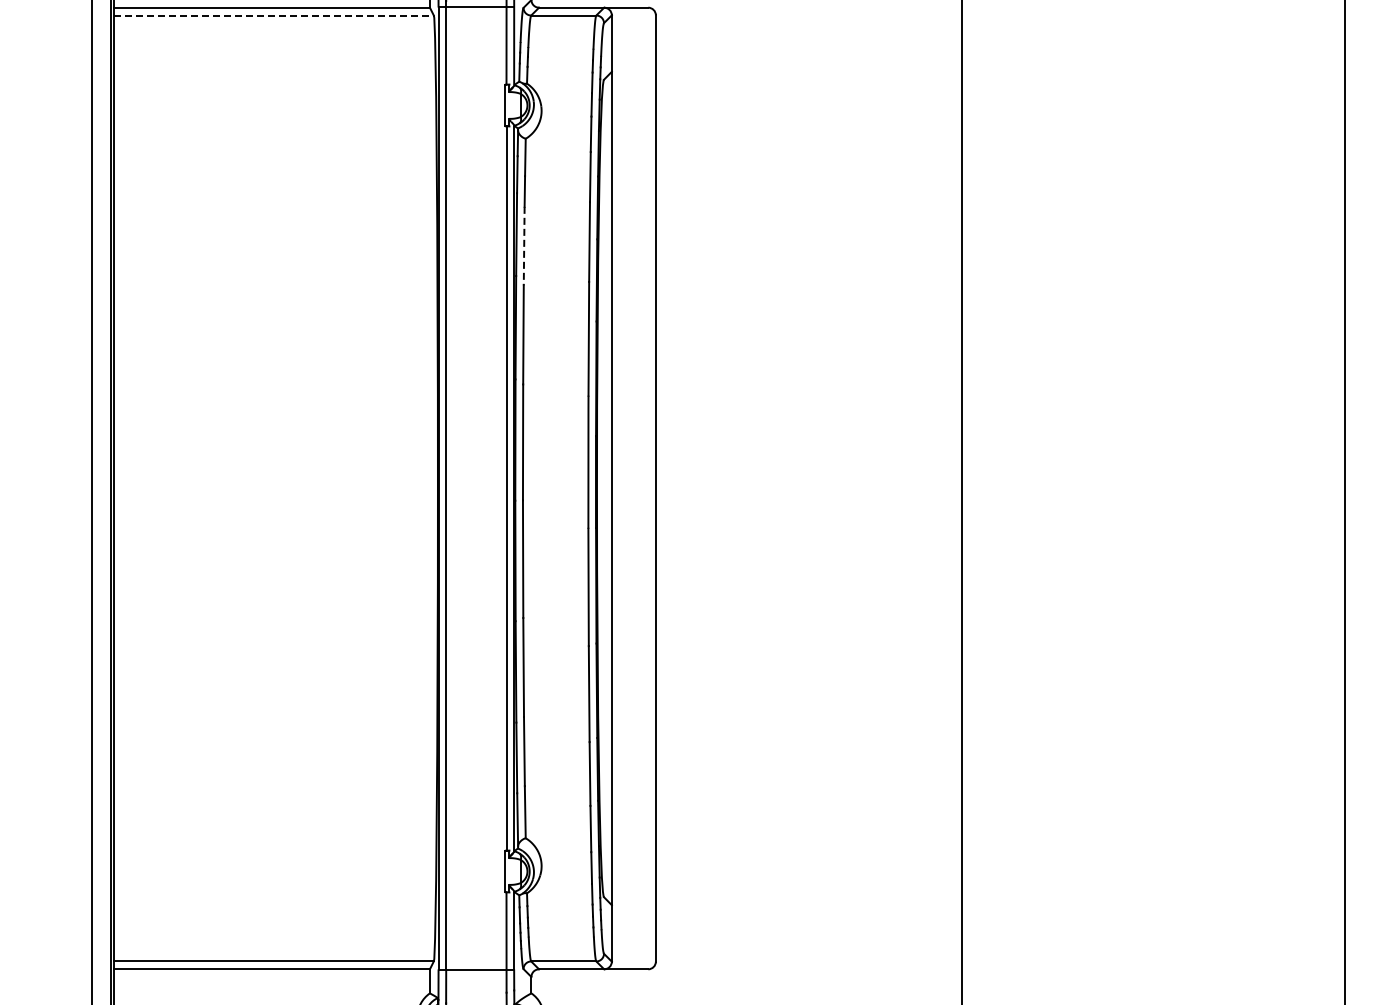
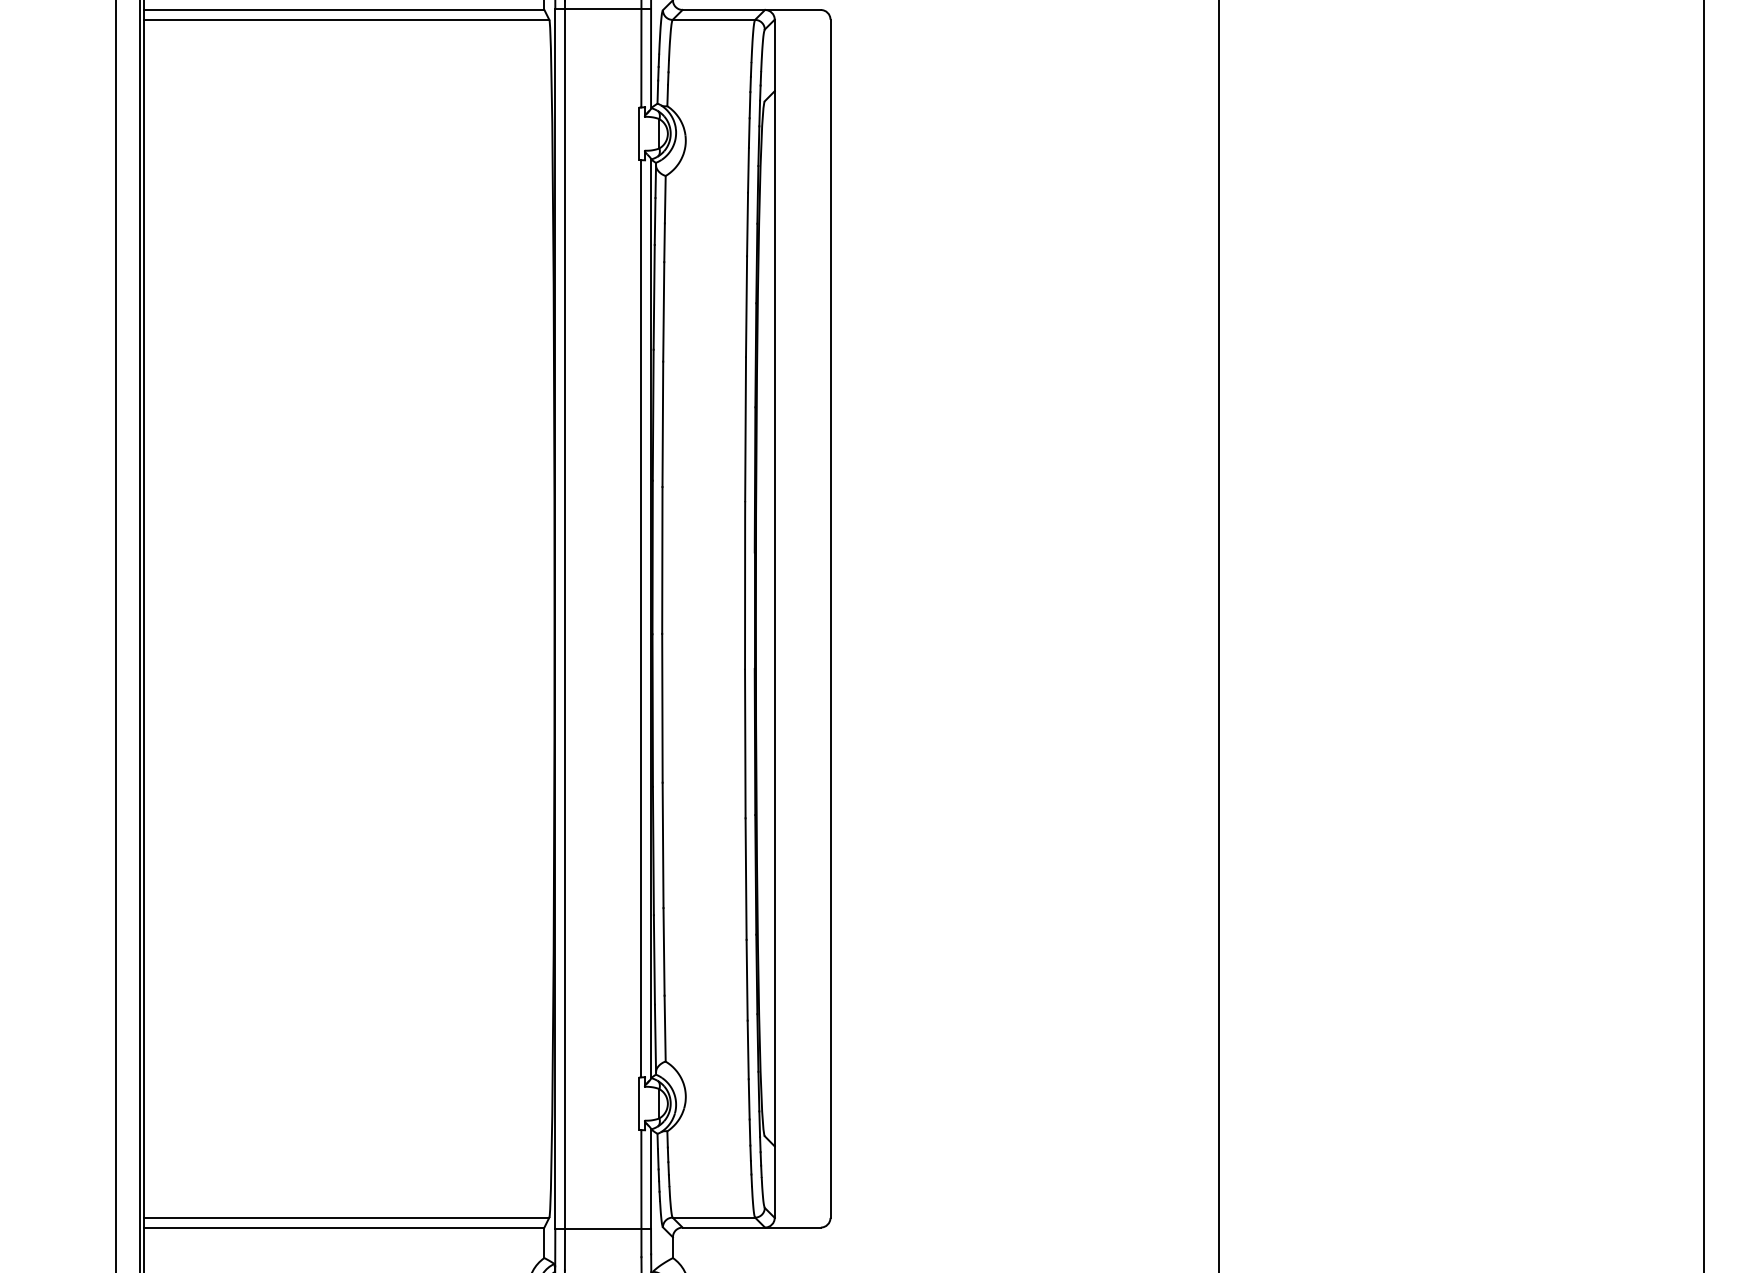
line: (273, 15) -> (346, 19), dashed -> solid
line: (524, 246) -> (664, 312), dashed -> solid

